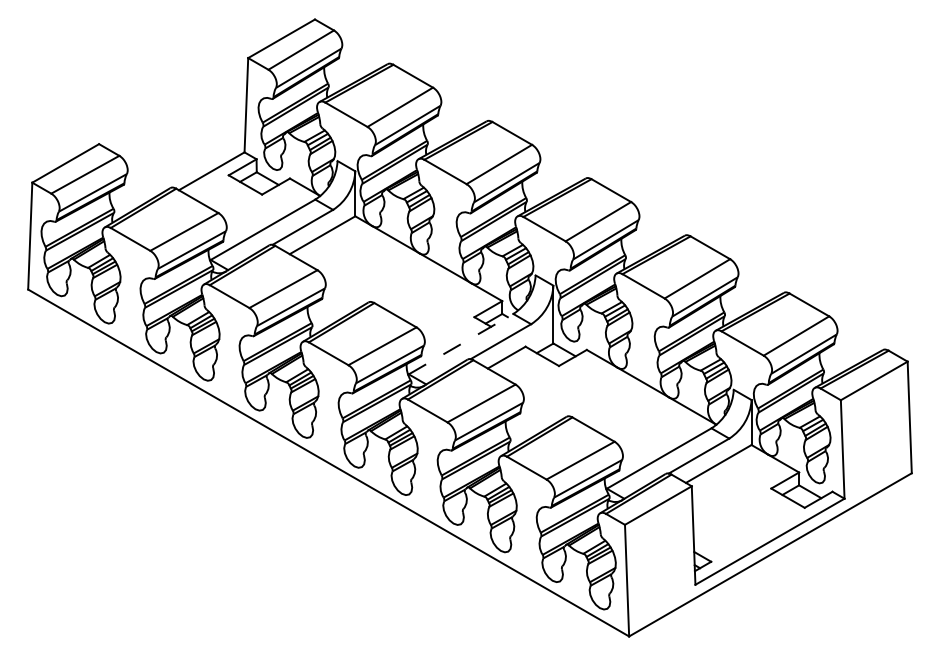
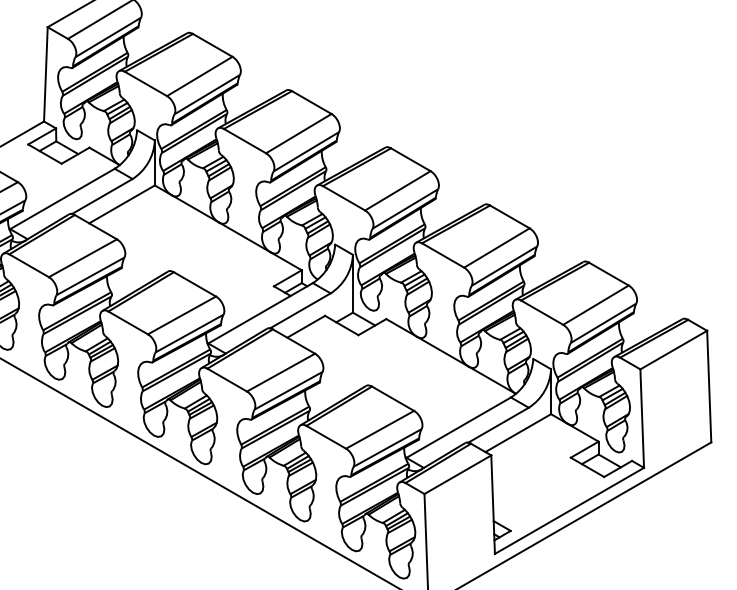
line: (461, 343) -> (261, 312), dashed -> solid

